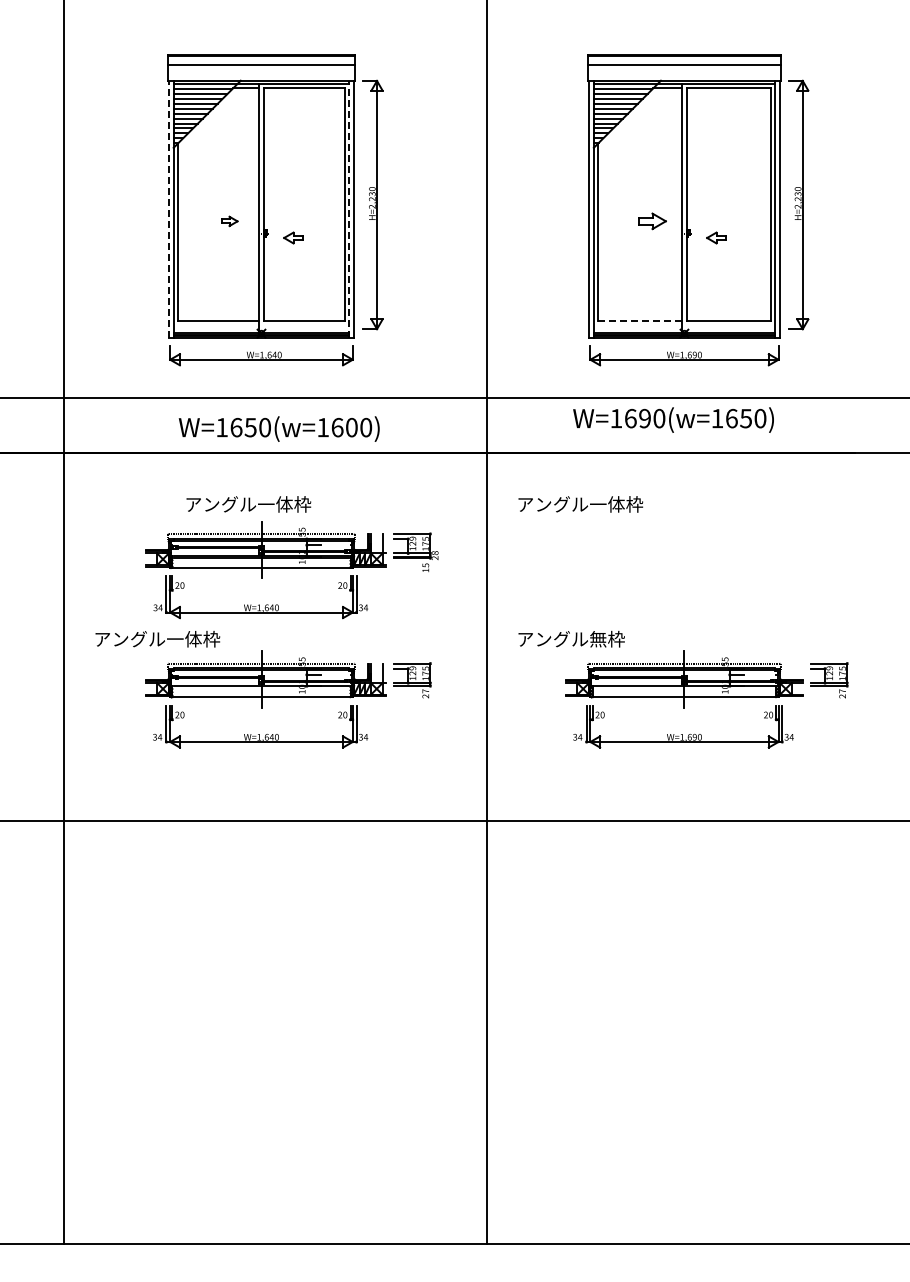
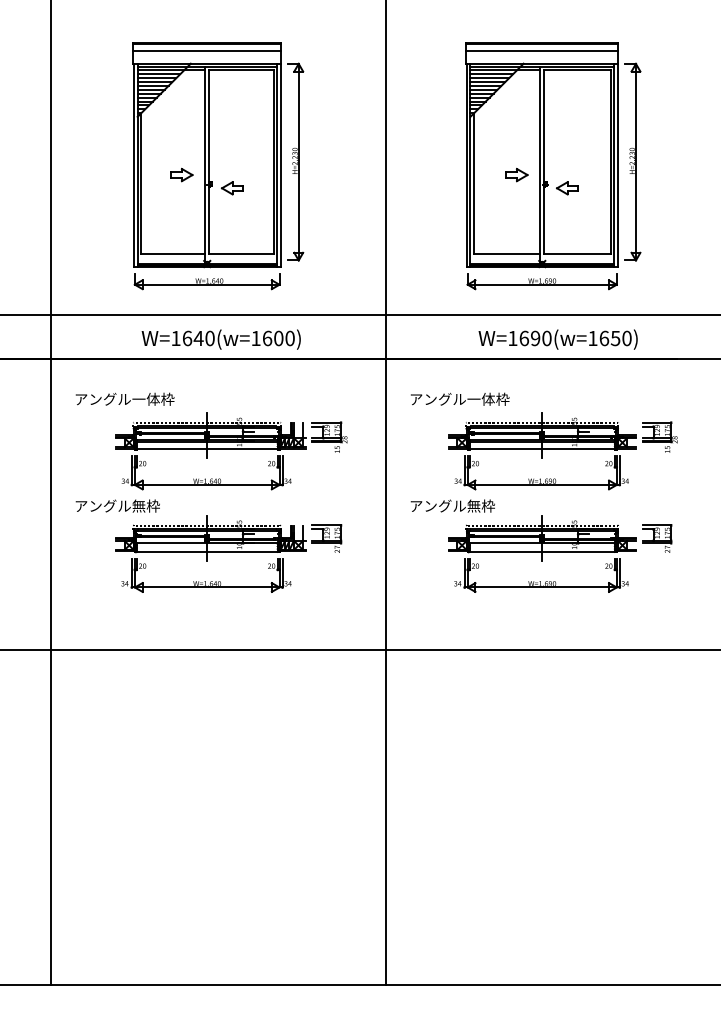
line: (168, 208) -> (133, 164), dashed -> solid
line: (349, 208) -> (276, 164), dashed -> solid
part: (229, 221) -> (181, 175), size x1.67
part: (293, 237) -> (232, 187), size x1.43
part: (716, 237) -> (567, 187), size x1.43
line: (639, 320) -> (506, 253), dashed -> solid
text: (673, 419) -> (558, 339), moved
text: (250, 427) -> (198, 338), W=1650(w=1600) -> W=1640(w=1600)
text: (248, 504) -> (124, 399), moved
part: (710, 570) -> (562, 451), added
text: (193, 638) -> (153, 505), アングル一体枠 -> アングル無枠

